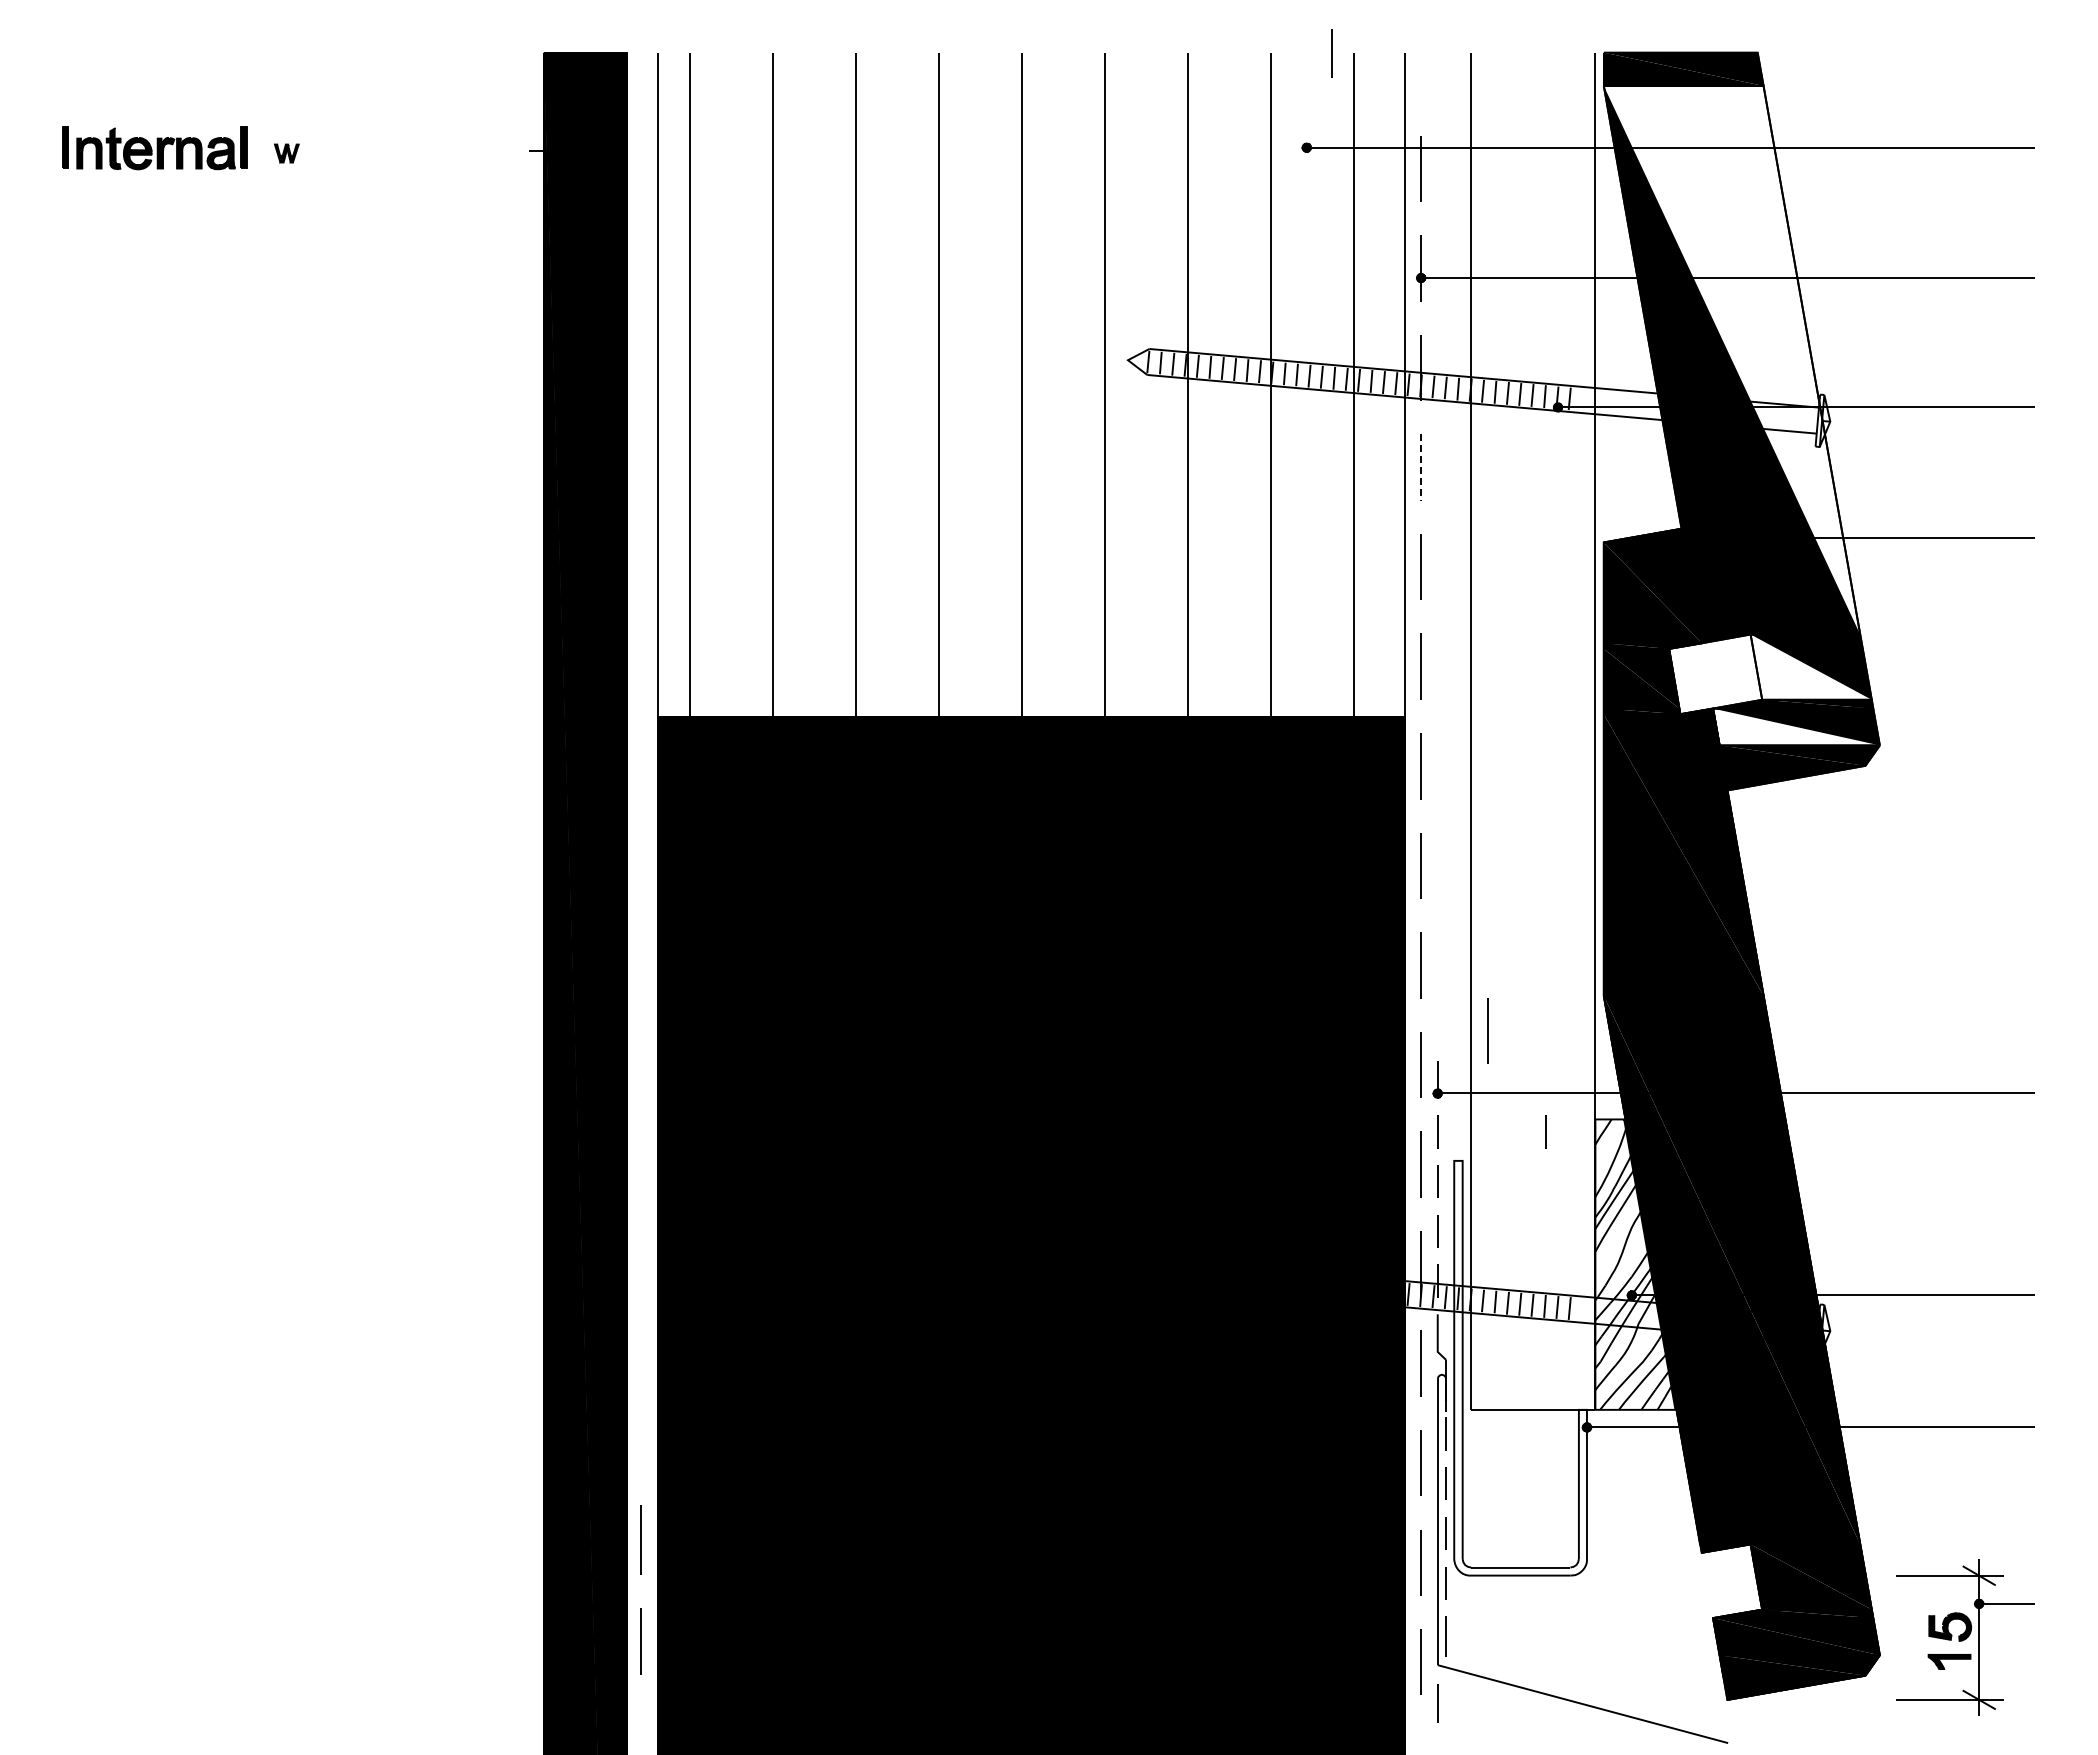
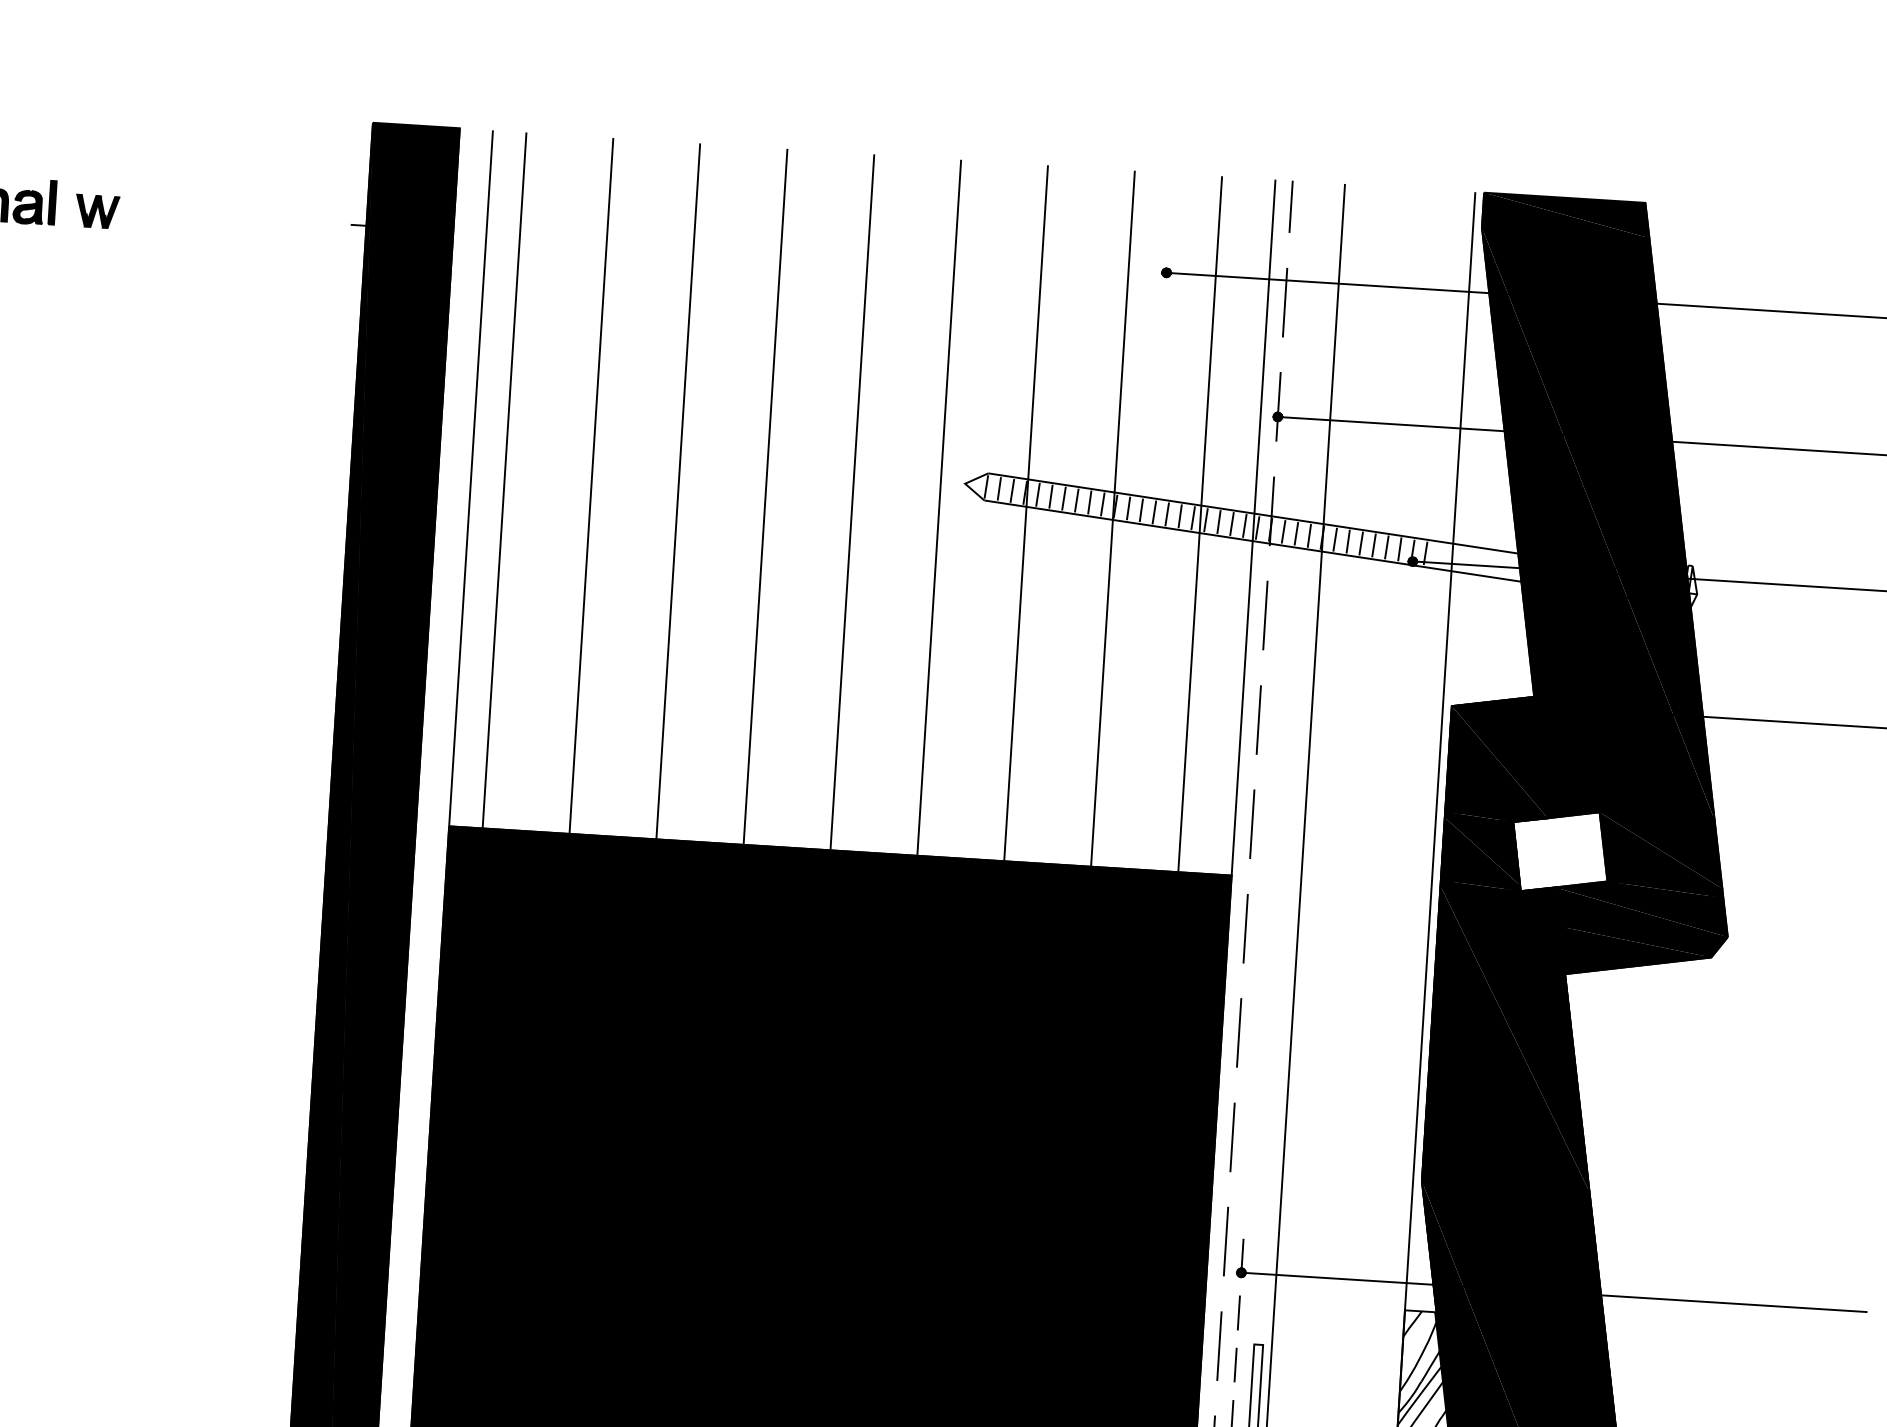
line: (1331, 53) -> (1290, 206), moved
part: (286, 153) -> (96, 211), size x1.67
fill: (1731, 359) -> (1597, 522), added
line: (1421, 468) -> (1265, 616), dashed -> solid
fill: (1810, 666) -> (1660, 849), added
fill: (1796, 726) -> (1641, 911), added
line: (1487, 1030) -> (1297, 1209), removed
line: (1545, 1131) -> (1351, 1319), removed

